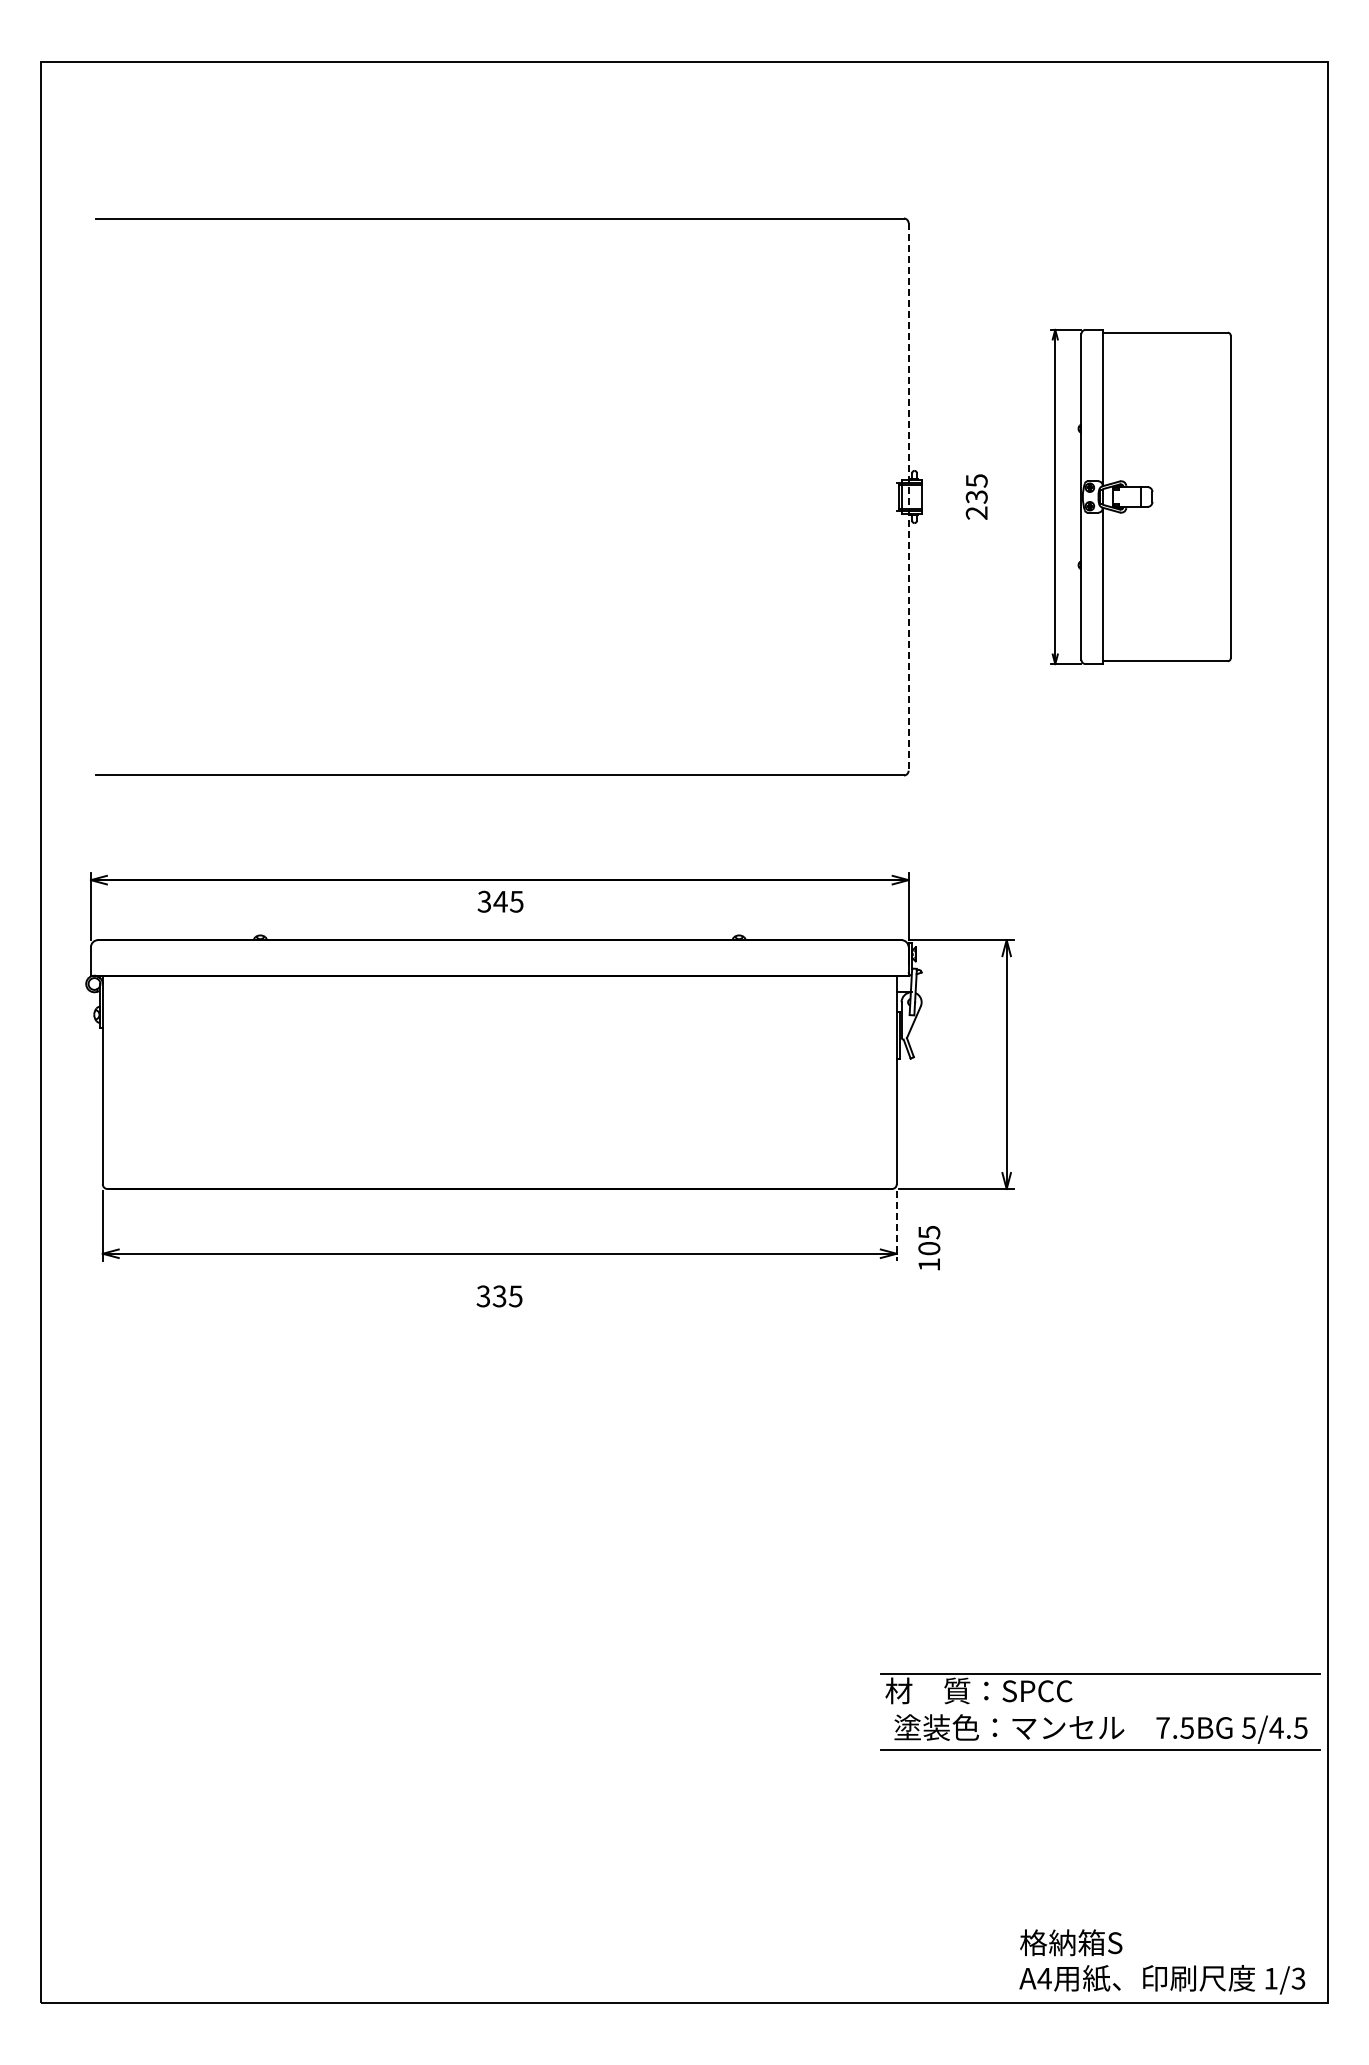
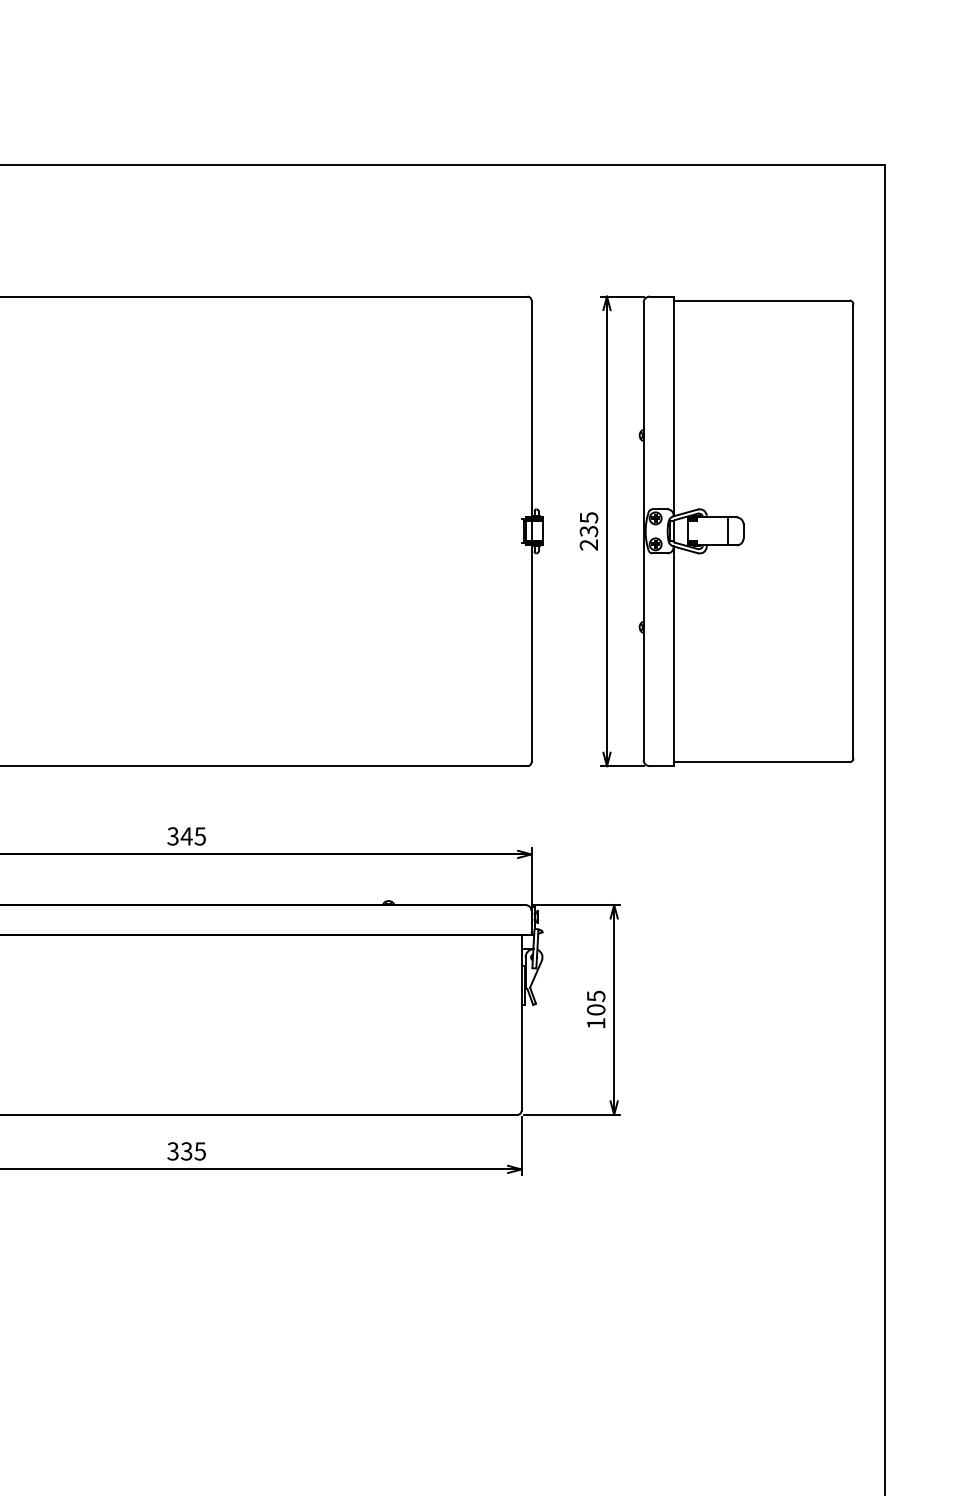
part: (1140, 496) -> (727, 530), size x1.67
line: (908, 497) -> (531, 531), dashed -> solid
text: (500, 901) -> (186, 836), moved
line: (896, 1226) -> (521, 1146), dashed -> solid
text: (929, 1248) -> (596, 1009), moved
text: (499, 1296) -> (186, 1151), moved

